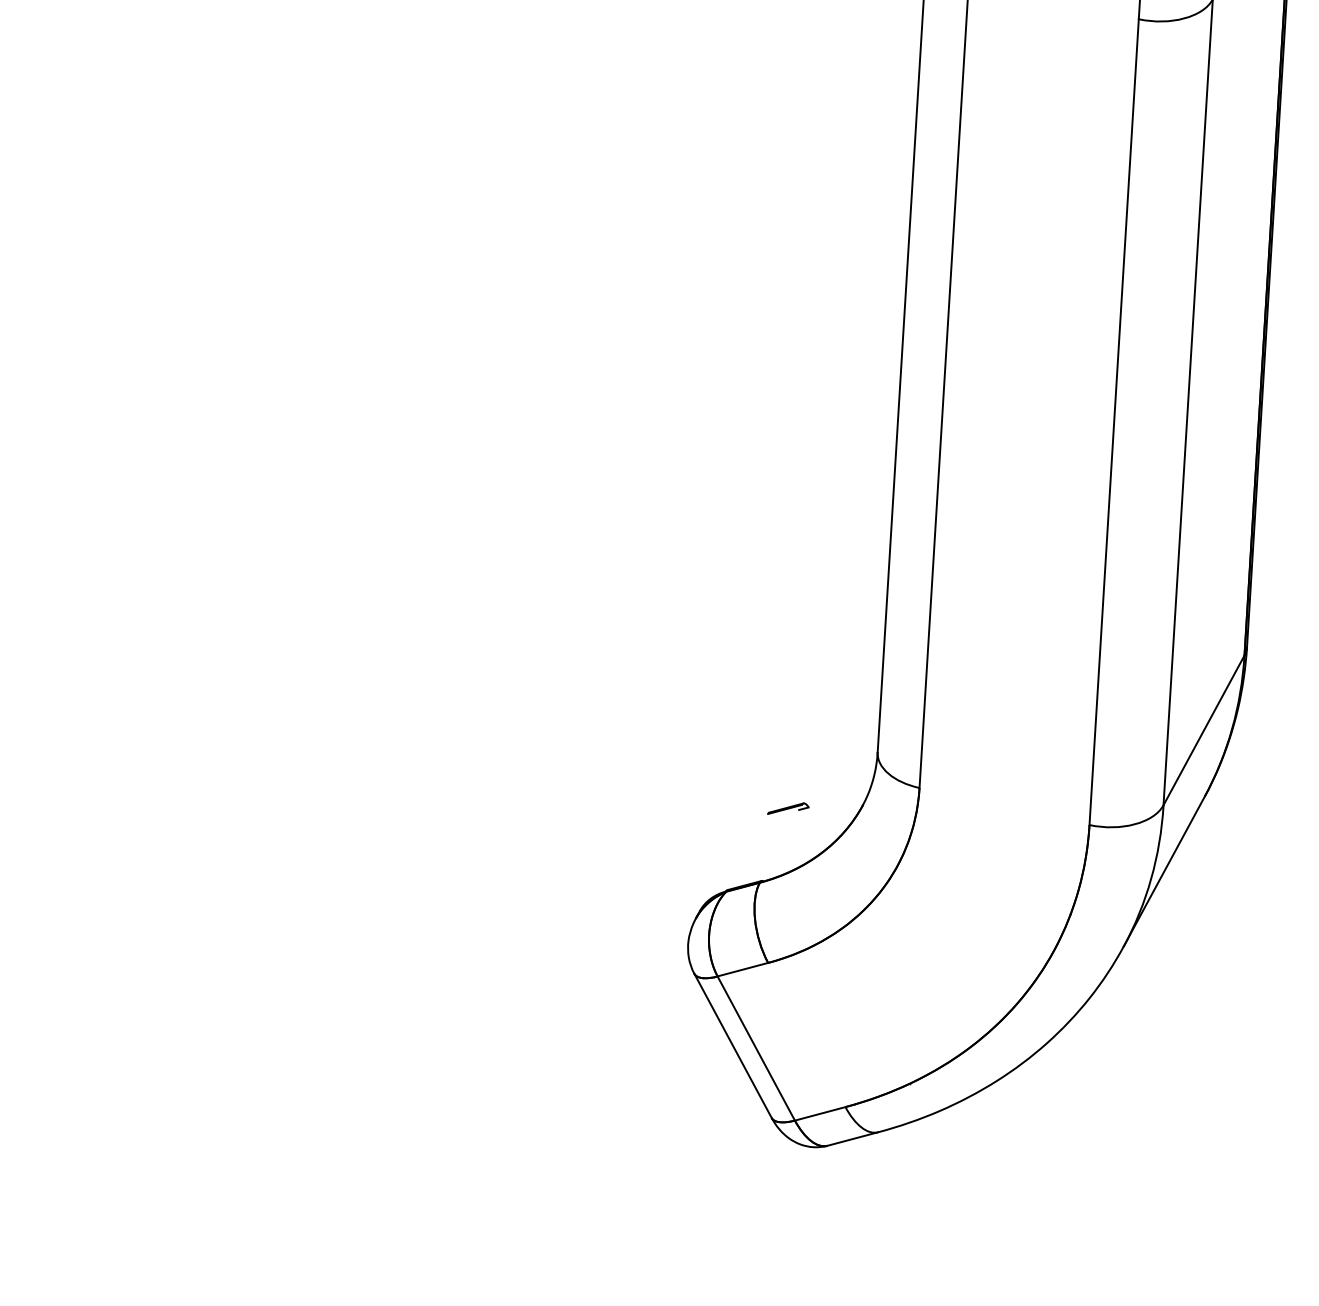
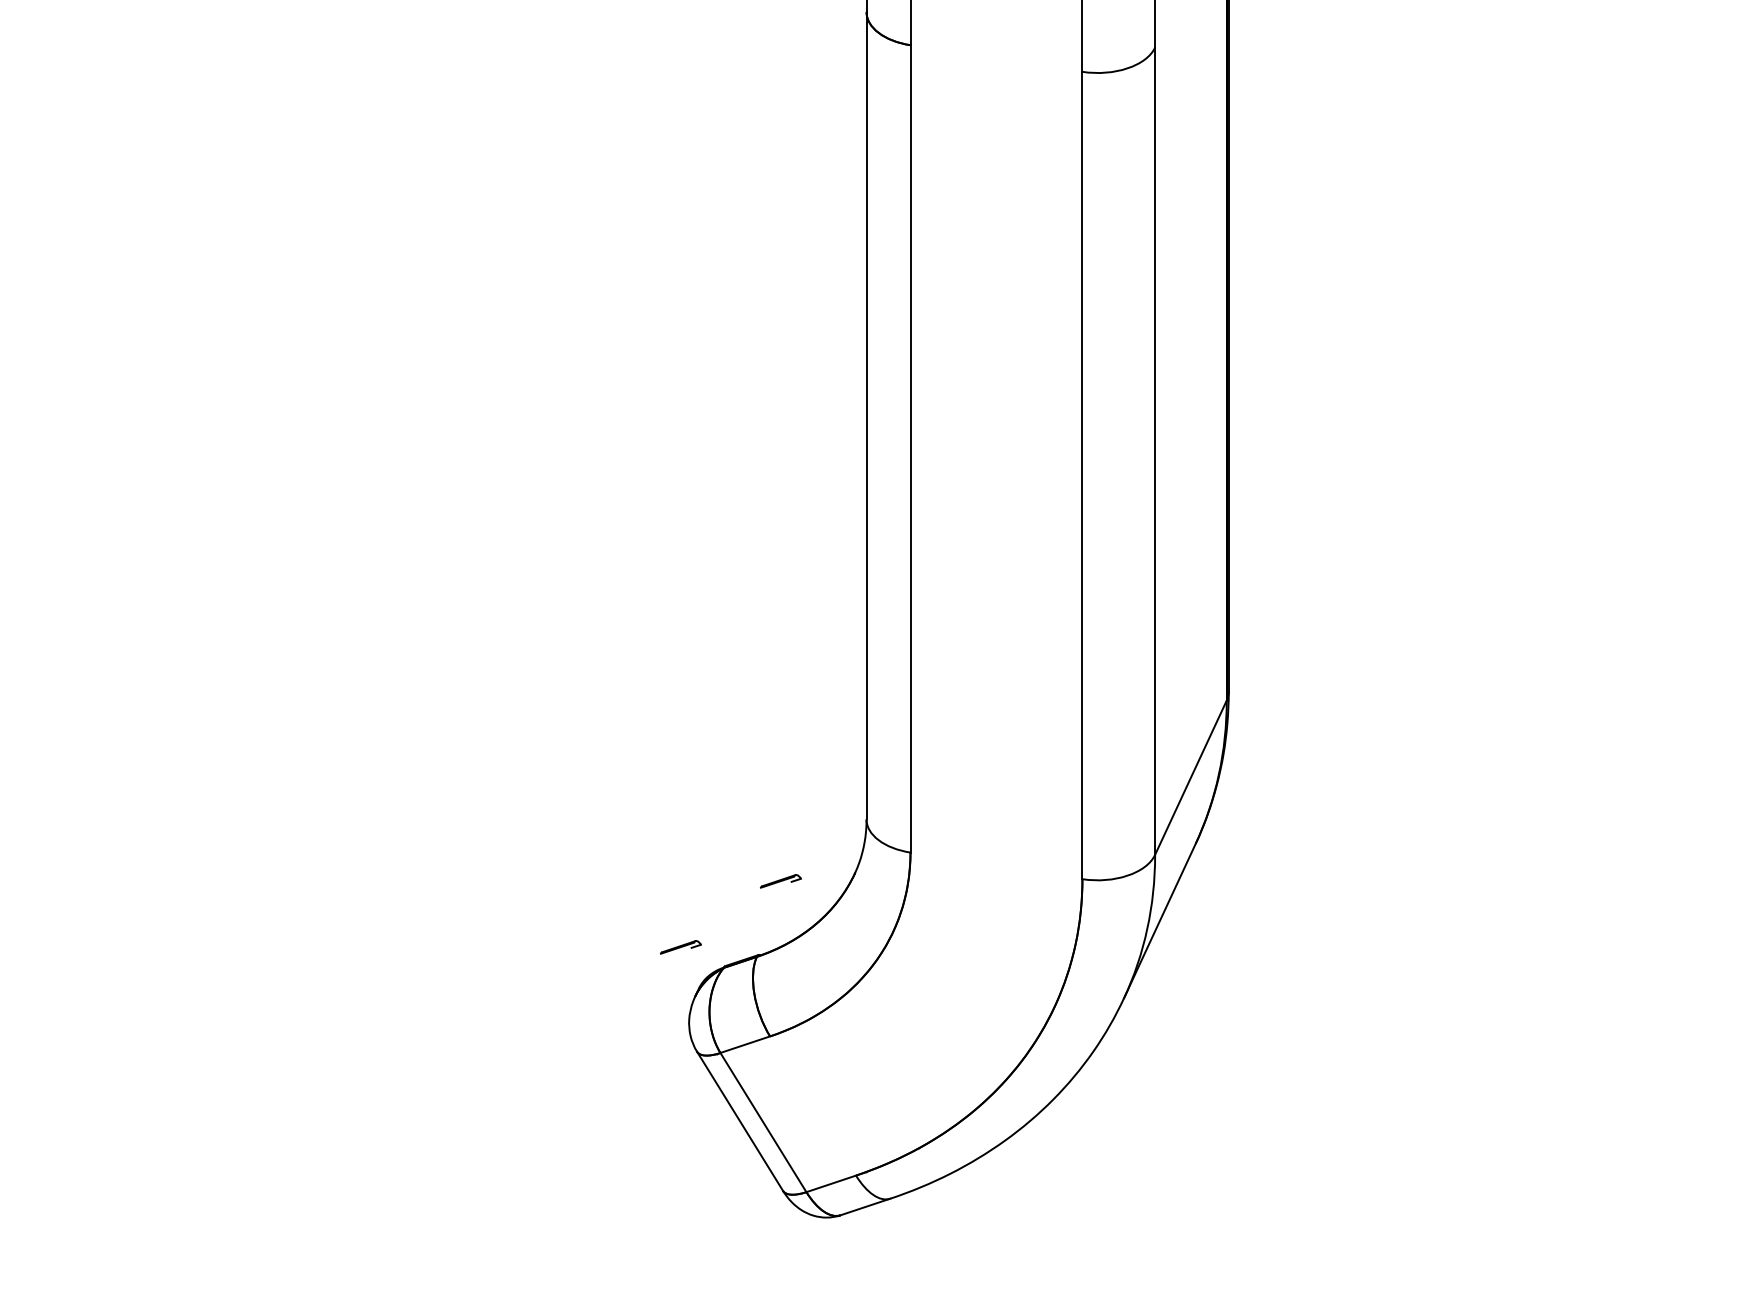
part: (684, 868) -> (680, 947), added

